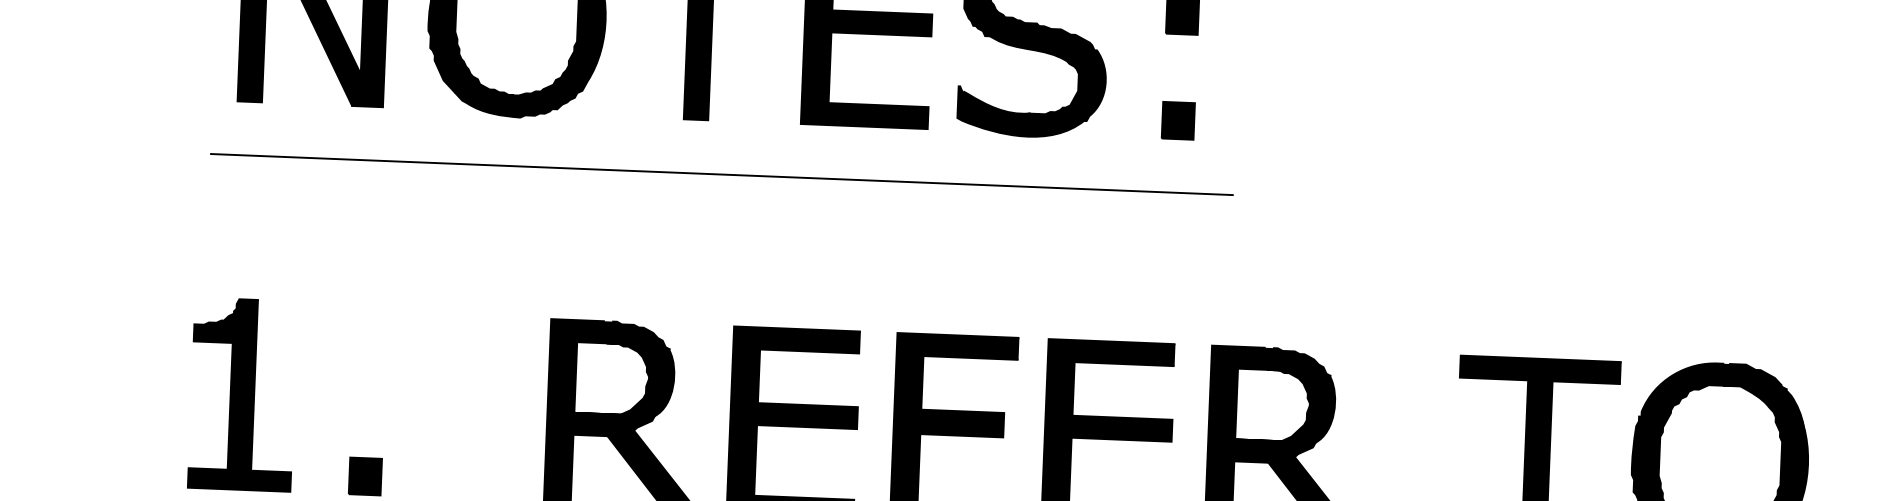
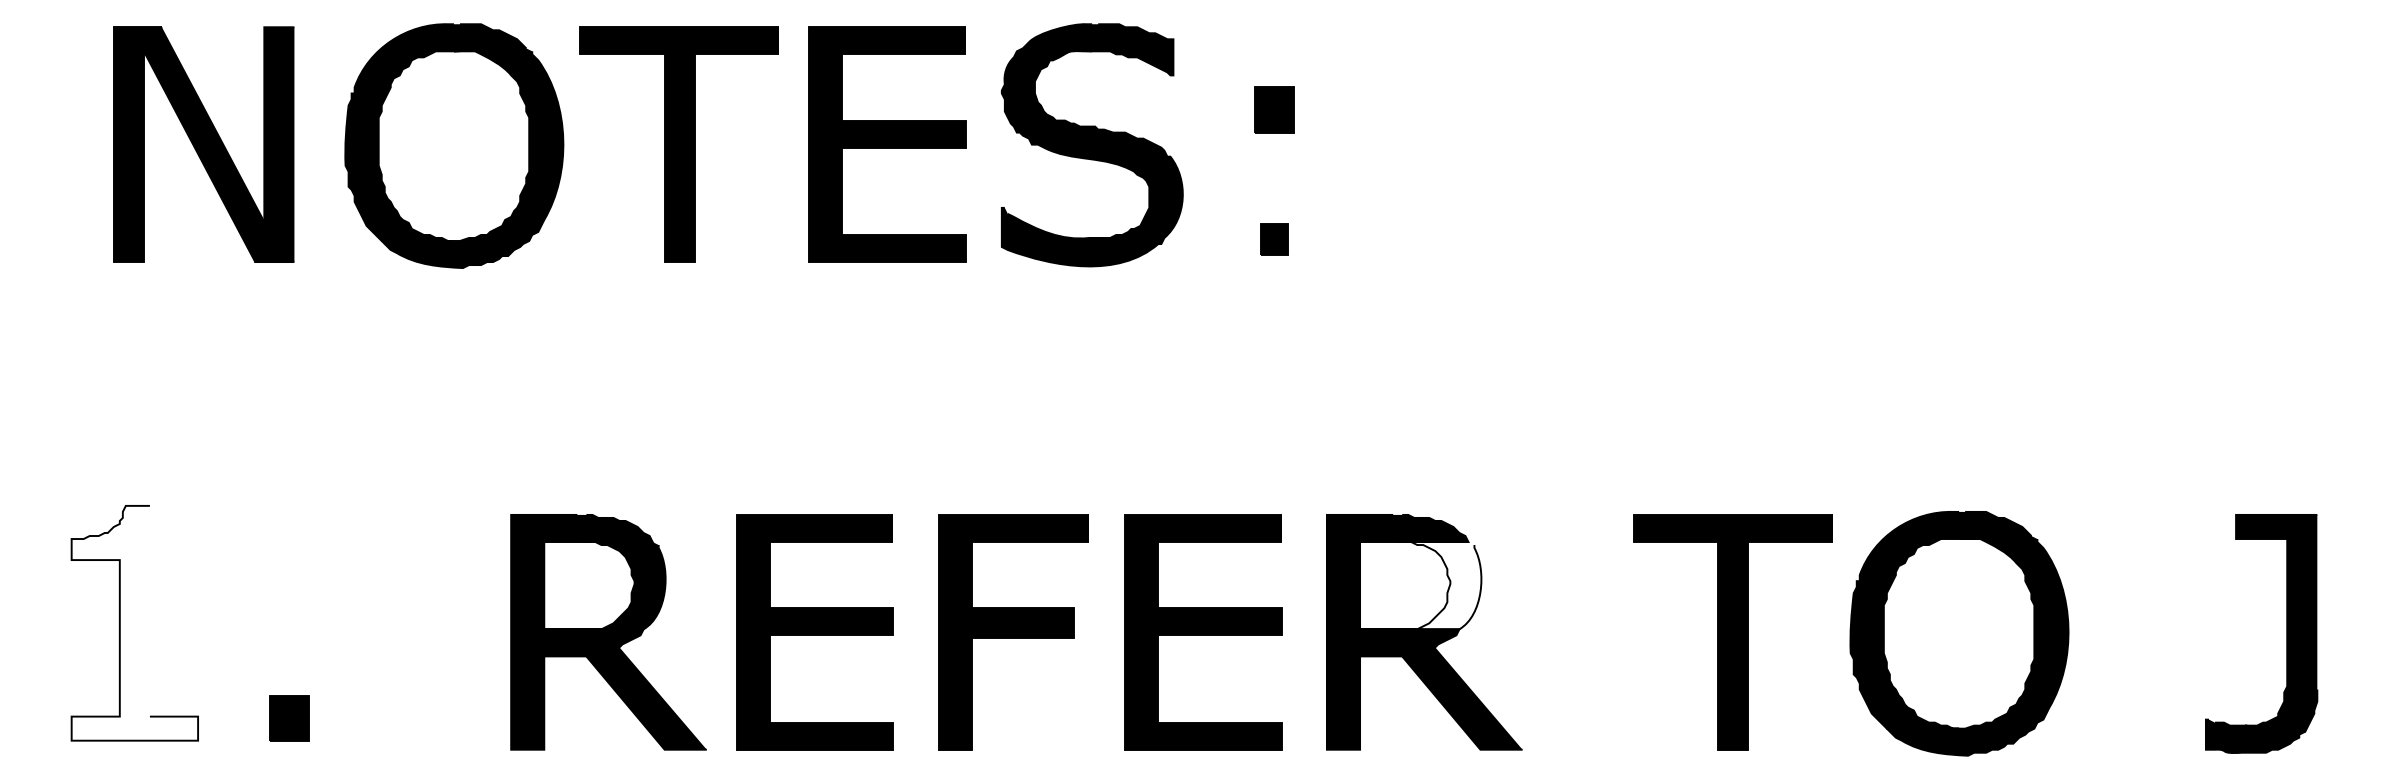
part: (1178, 120) -> (1274, 239), size x0.7
line: (722, 174) -> (714, 328), removed
fill: (242, 394) -> (134, 622), removed
fill: (1285, 405) -> (1420, 585), removed

